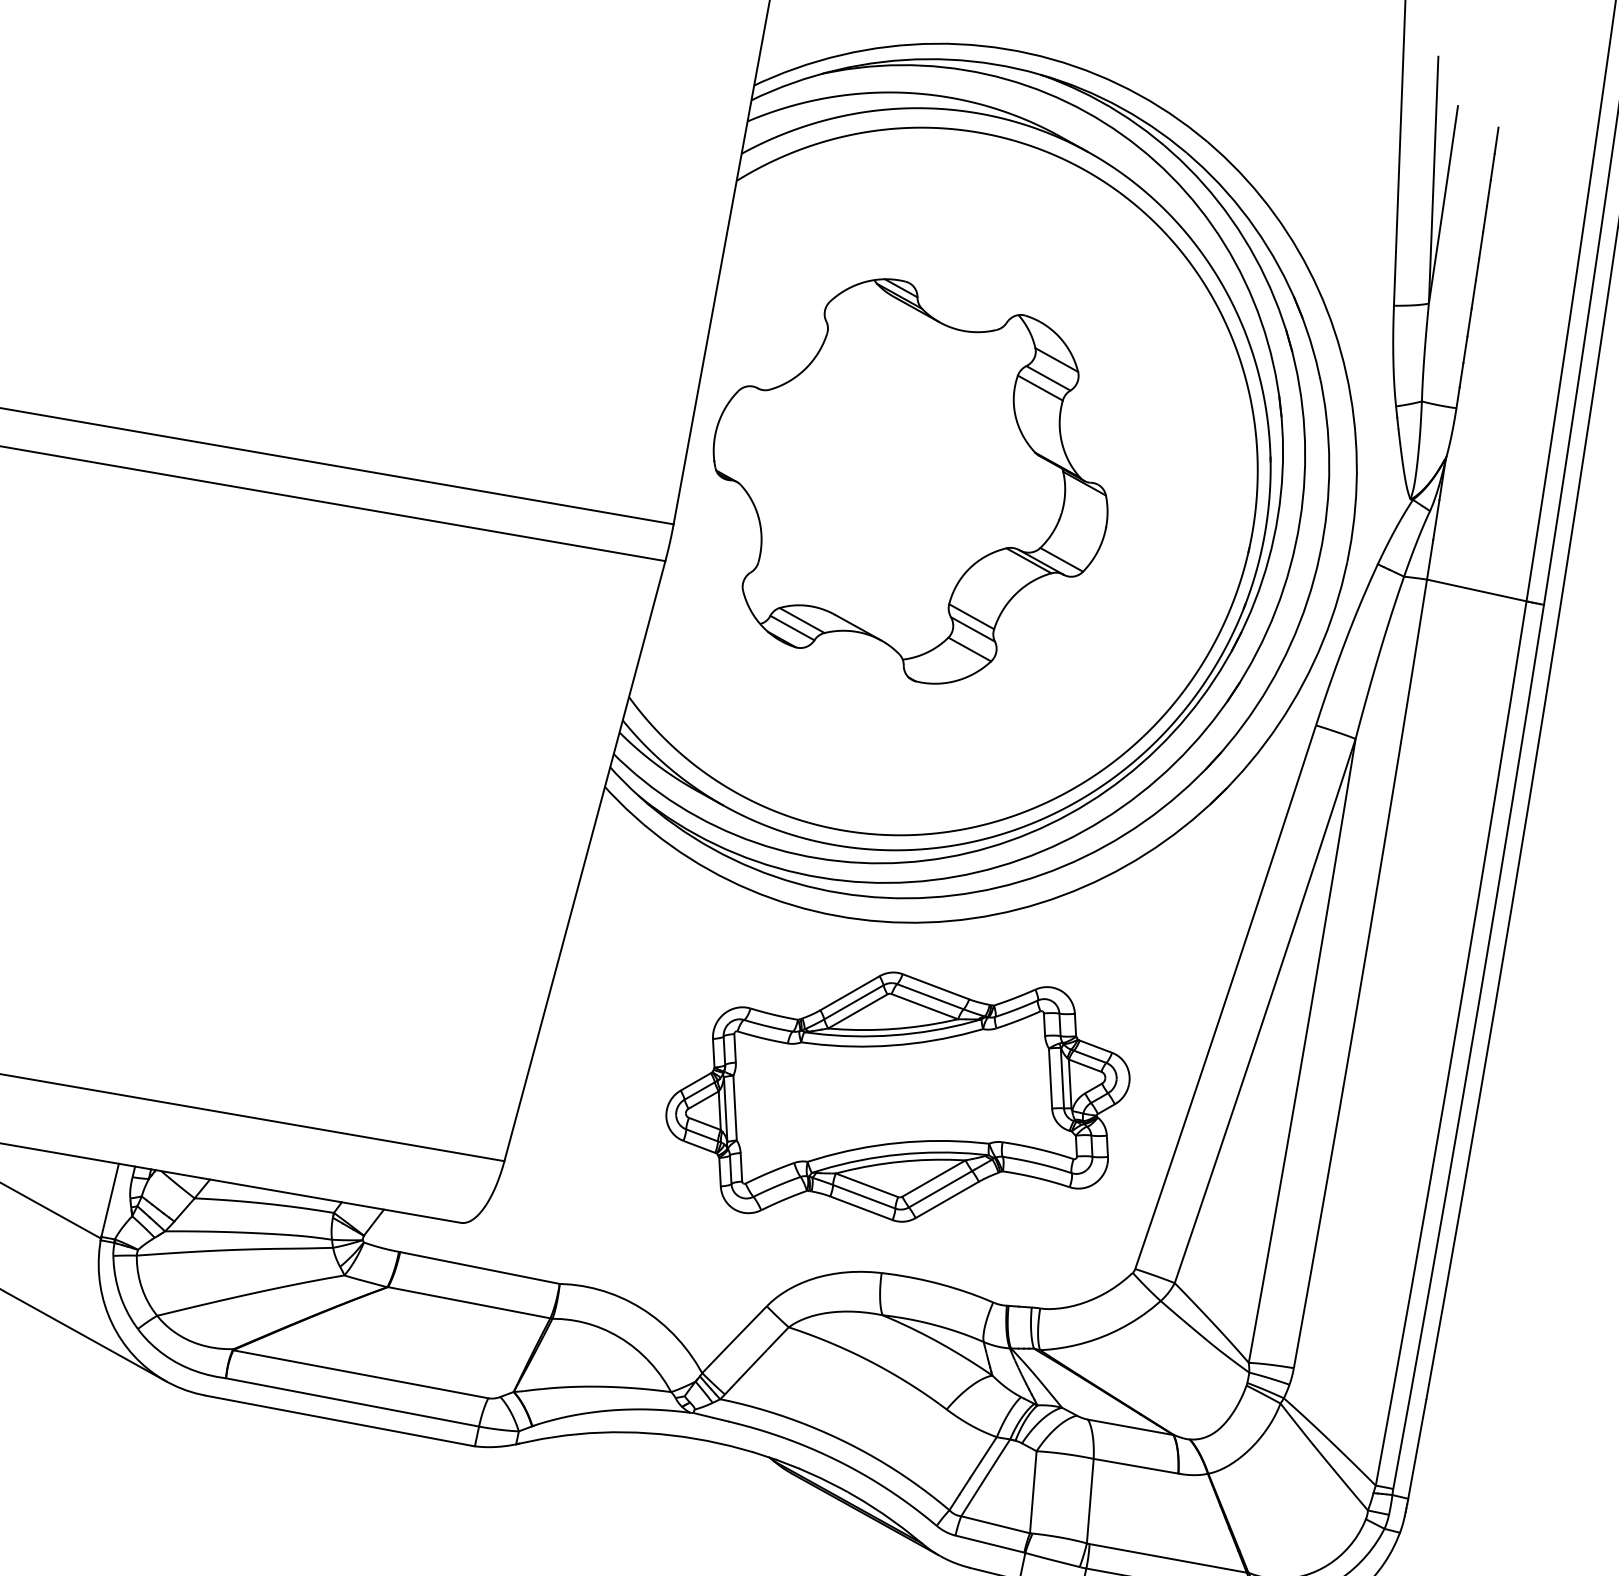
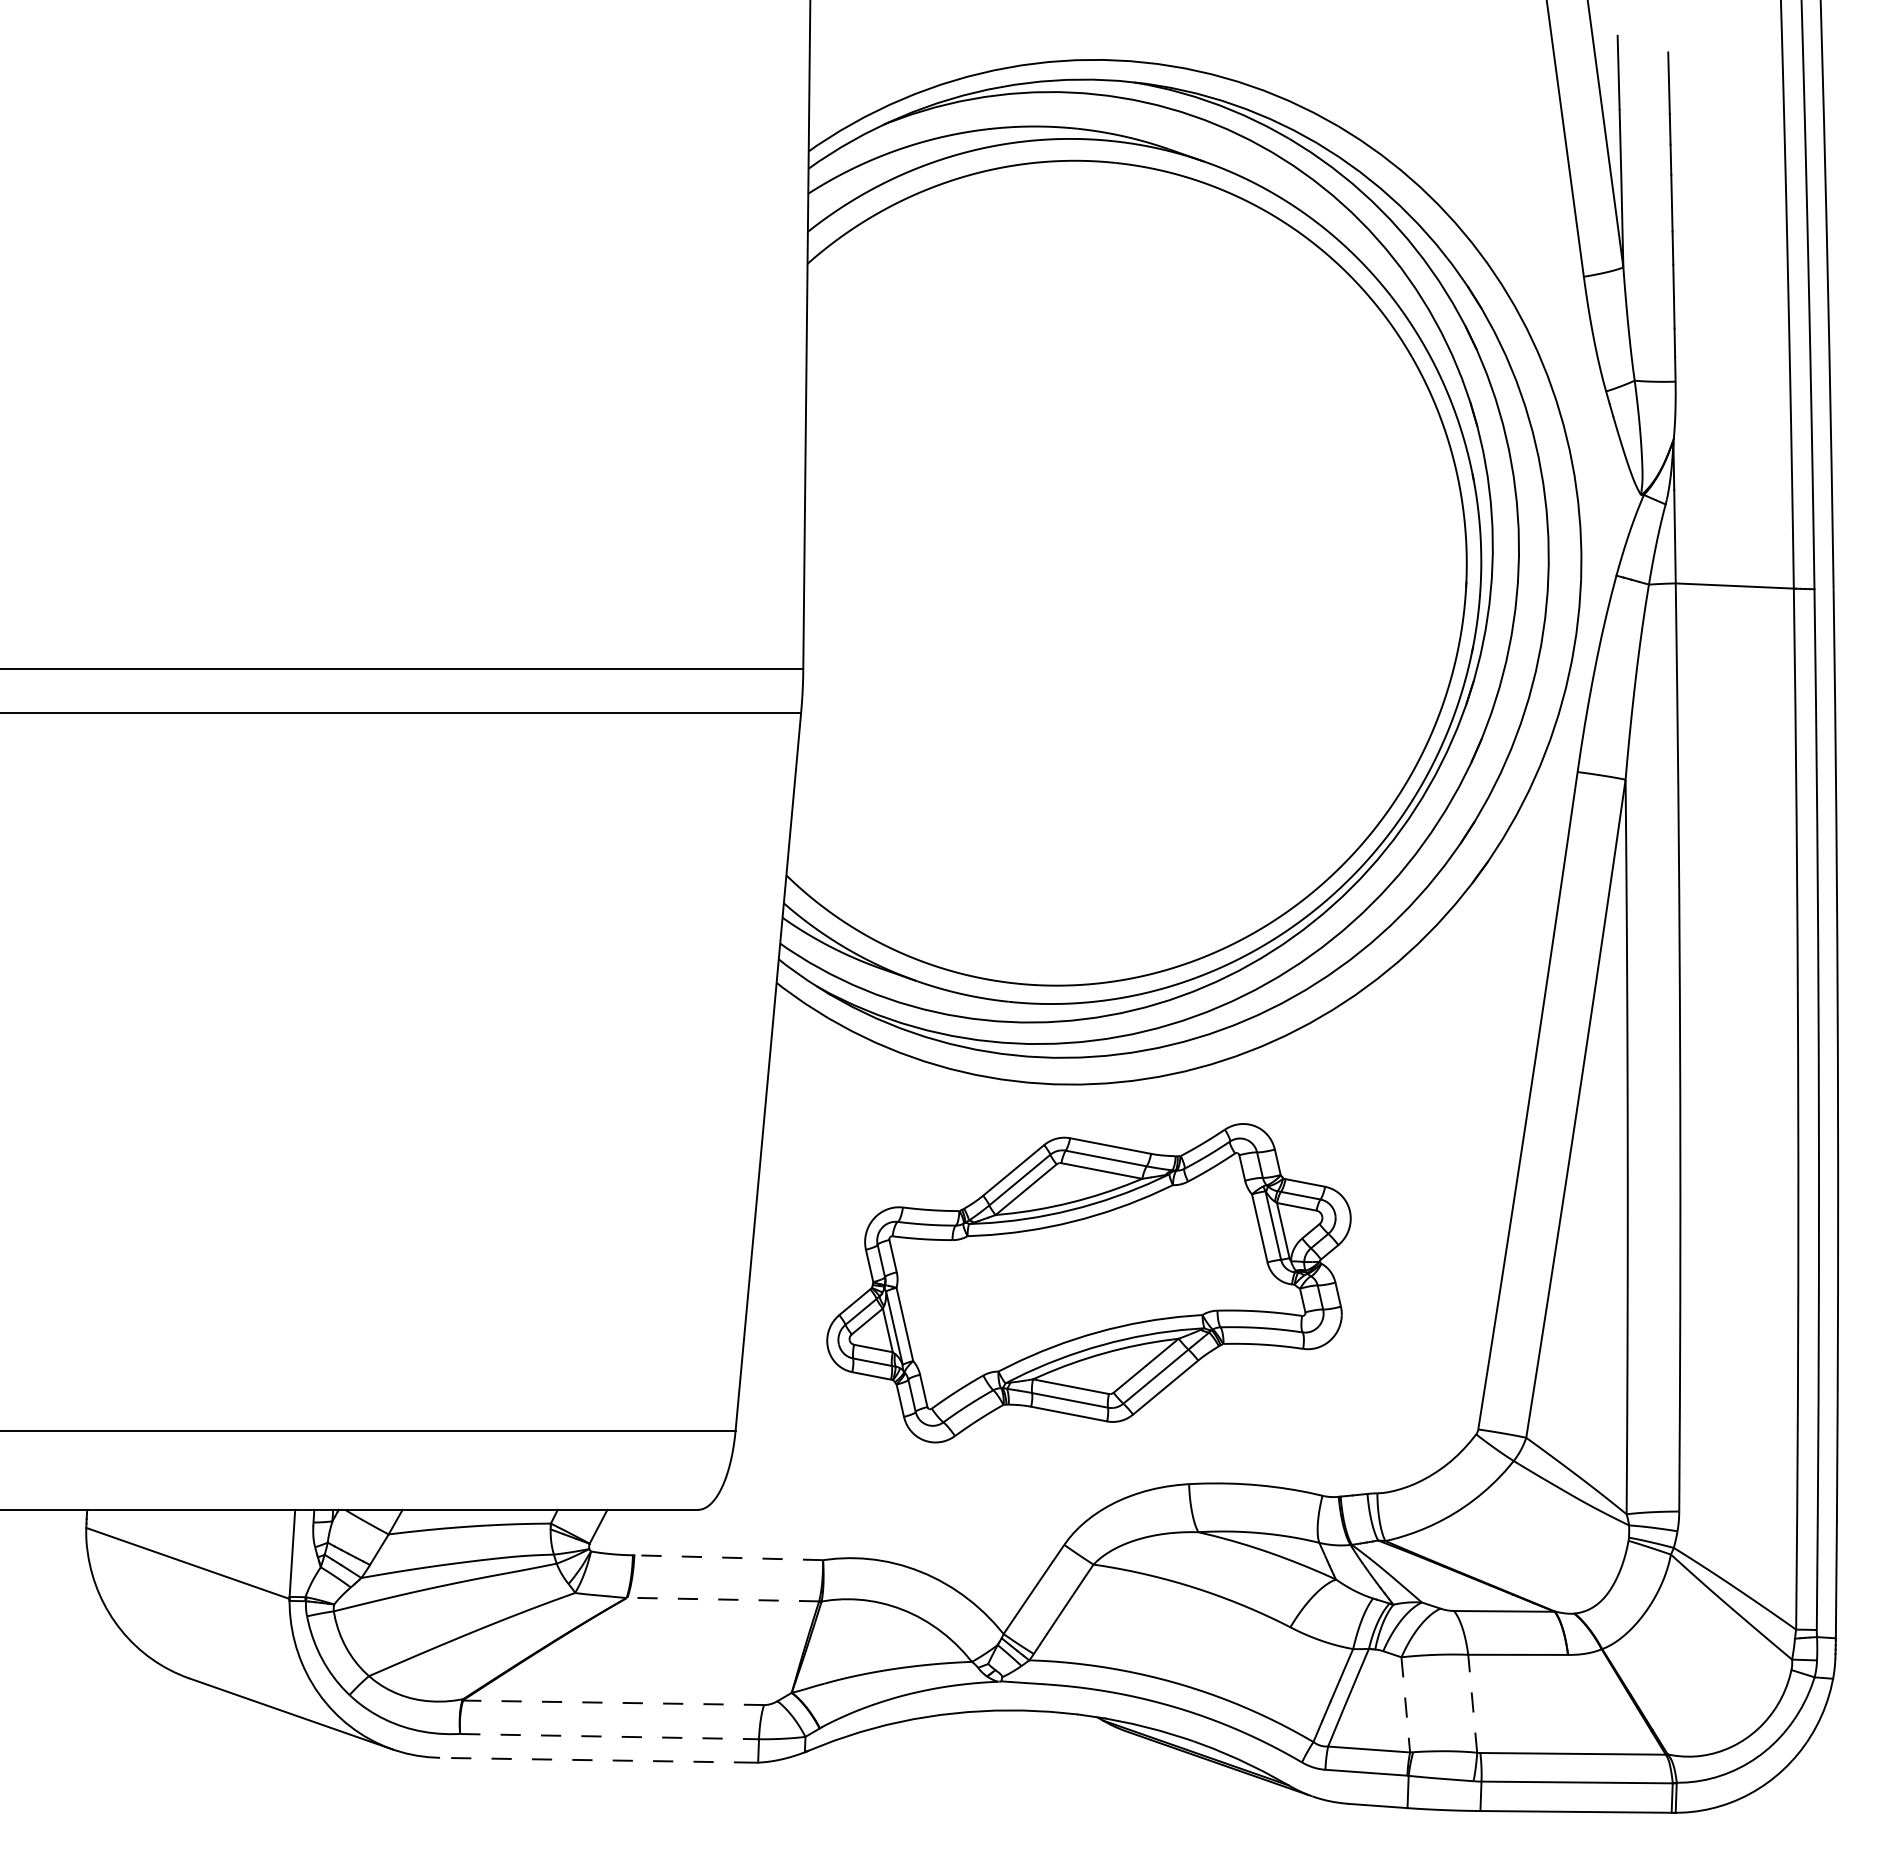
part: (910, 480) -> (1065, 572), removed
part: (897, 1100) -> (1088, 1283), moved
line: (479, 1267) -> (728, 1557), solid -> dashed
line: (469, 1302) -> (723, 1599), solid -> dashed
line: (360, 1374) -> (613, 1702), solid -> dashed
line: (353, 1402) -> (610, 1736), solid -> dashed
line: (338, 1420) -> (597, 1760), solid -> dashed
line: (1033, 1491) -> (1405, 1704), solid -> dashed
line: (1090, 1500) -> (1472, 1703), solid -> dashed

